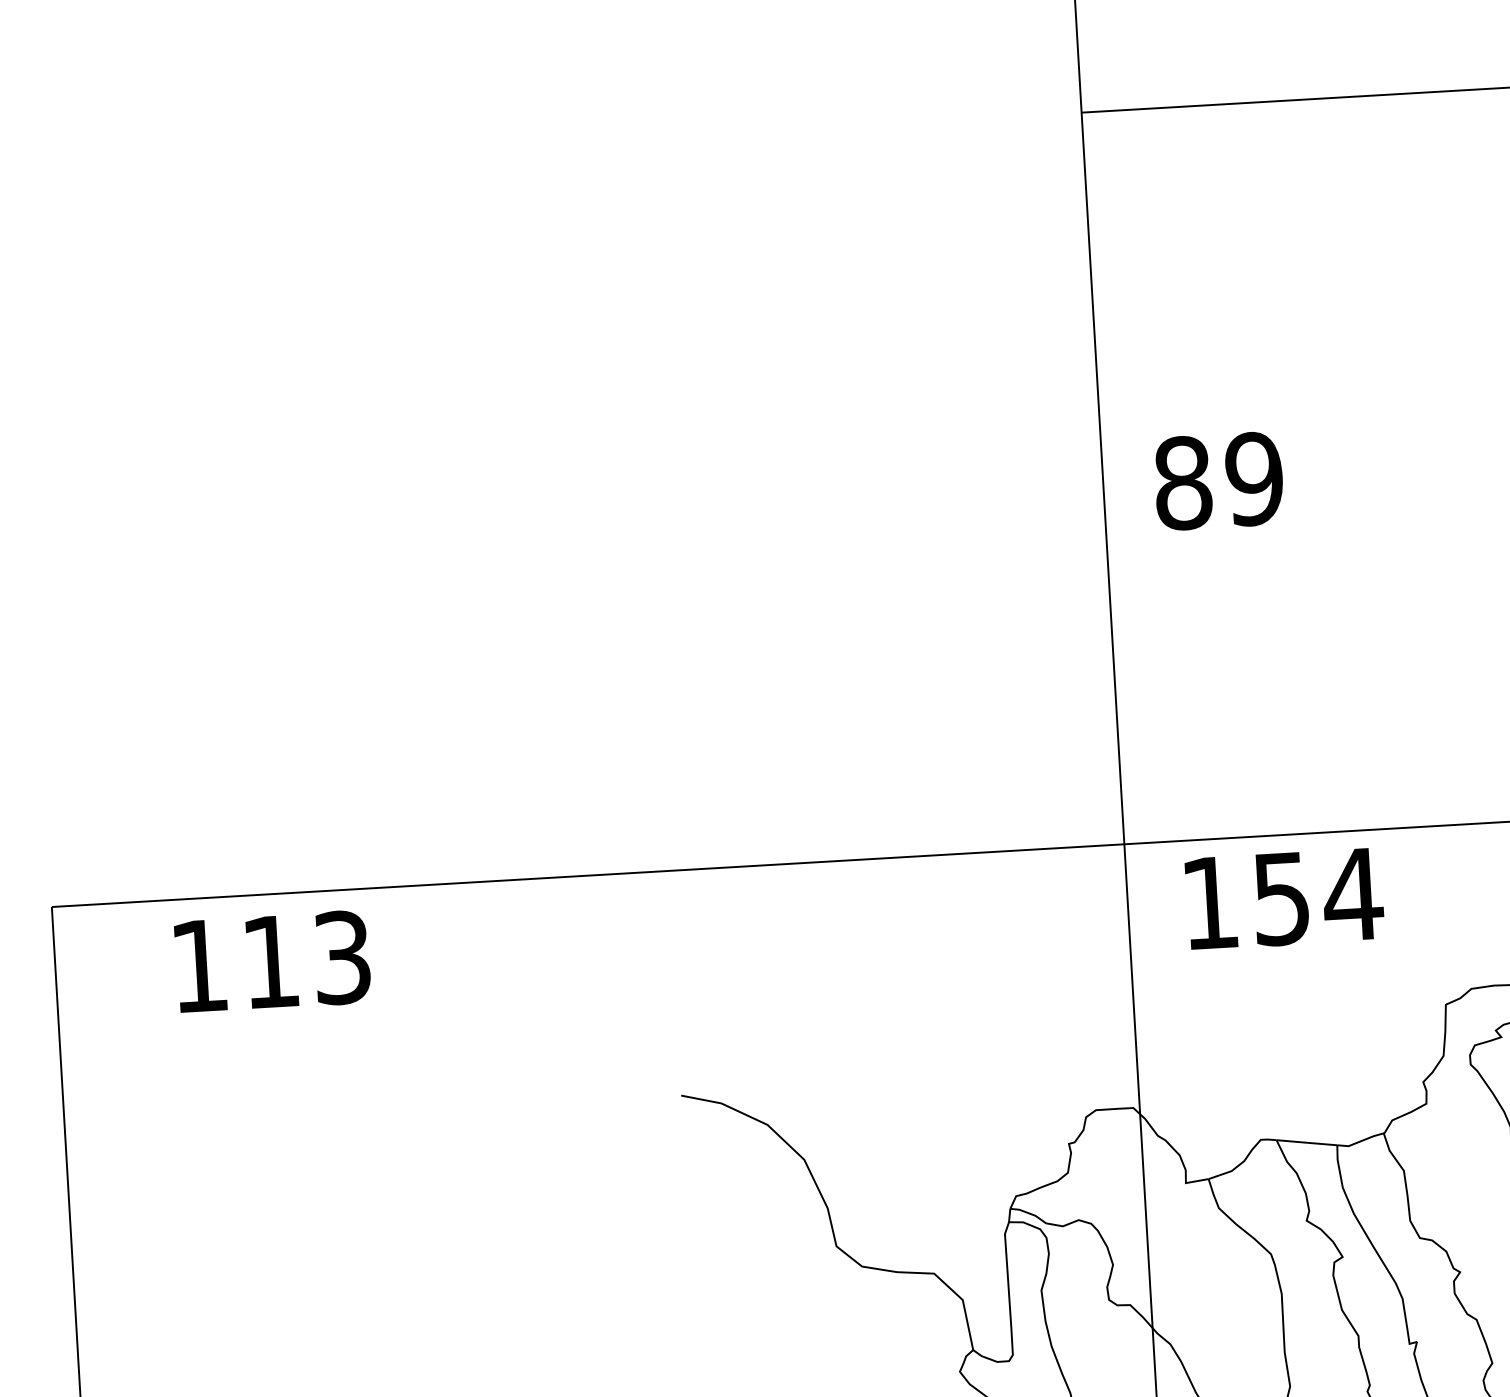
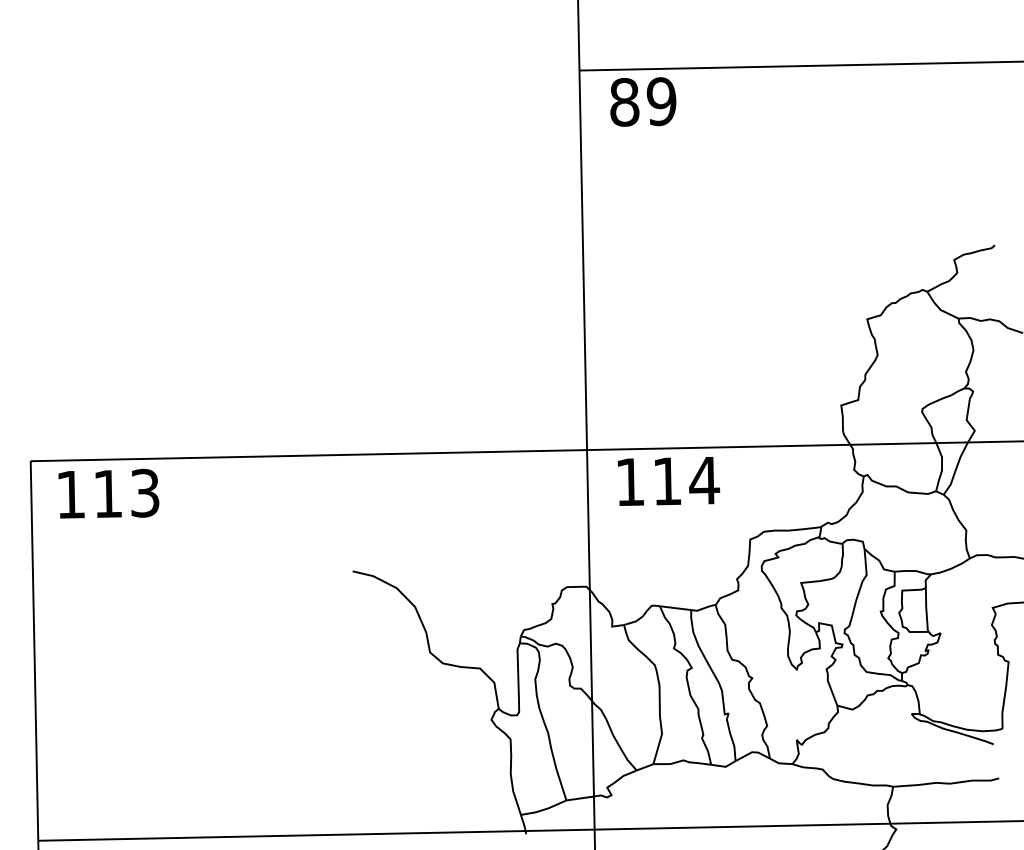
text: (1219, 480) -> (643, 101), moved
text: (1281, 898) -> (667, 481), 154 -> 114
text: (271, 960) -> (108, 493), moved

